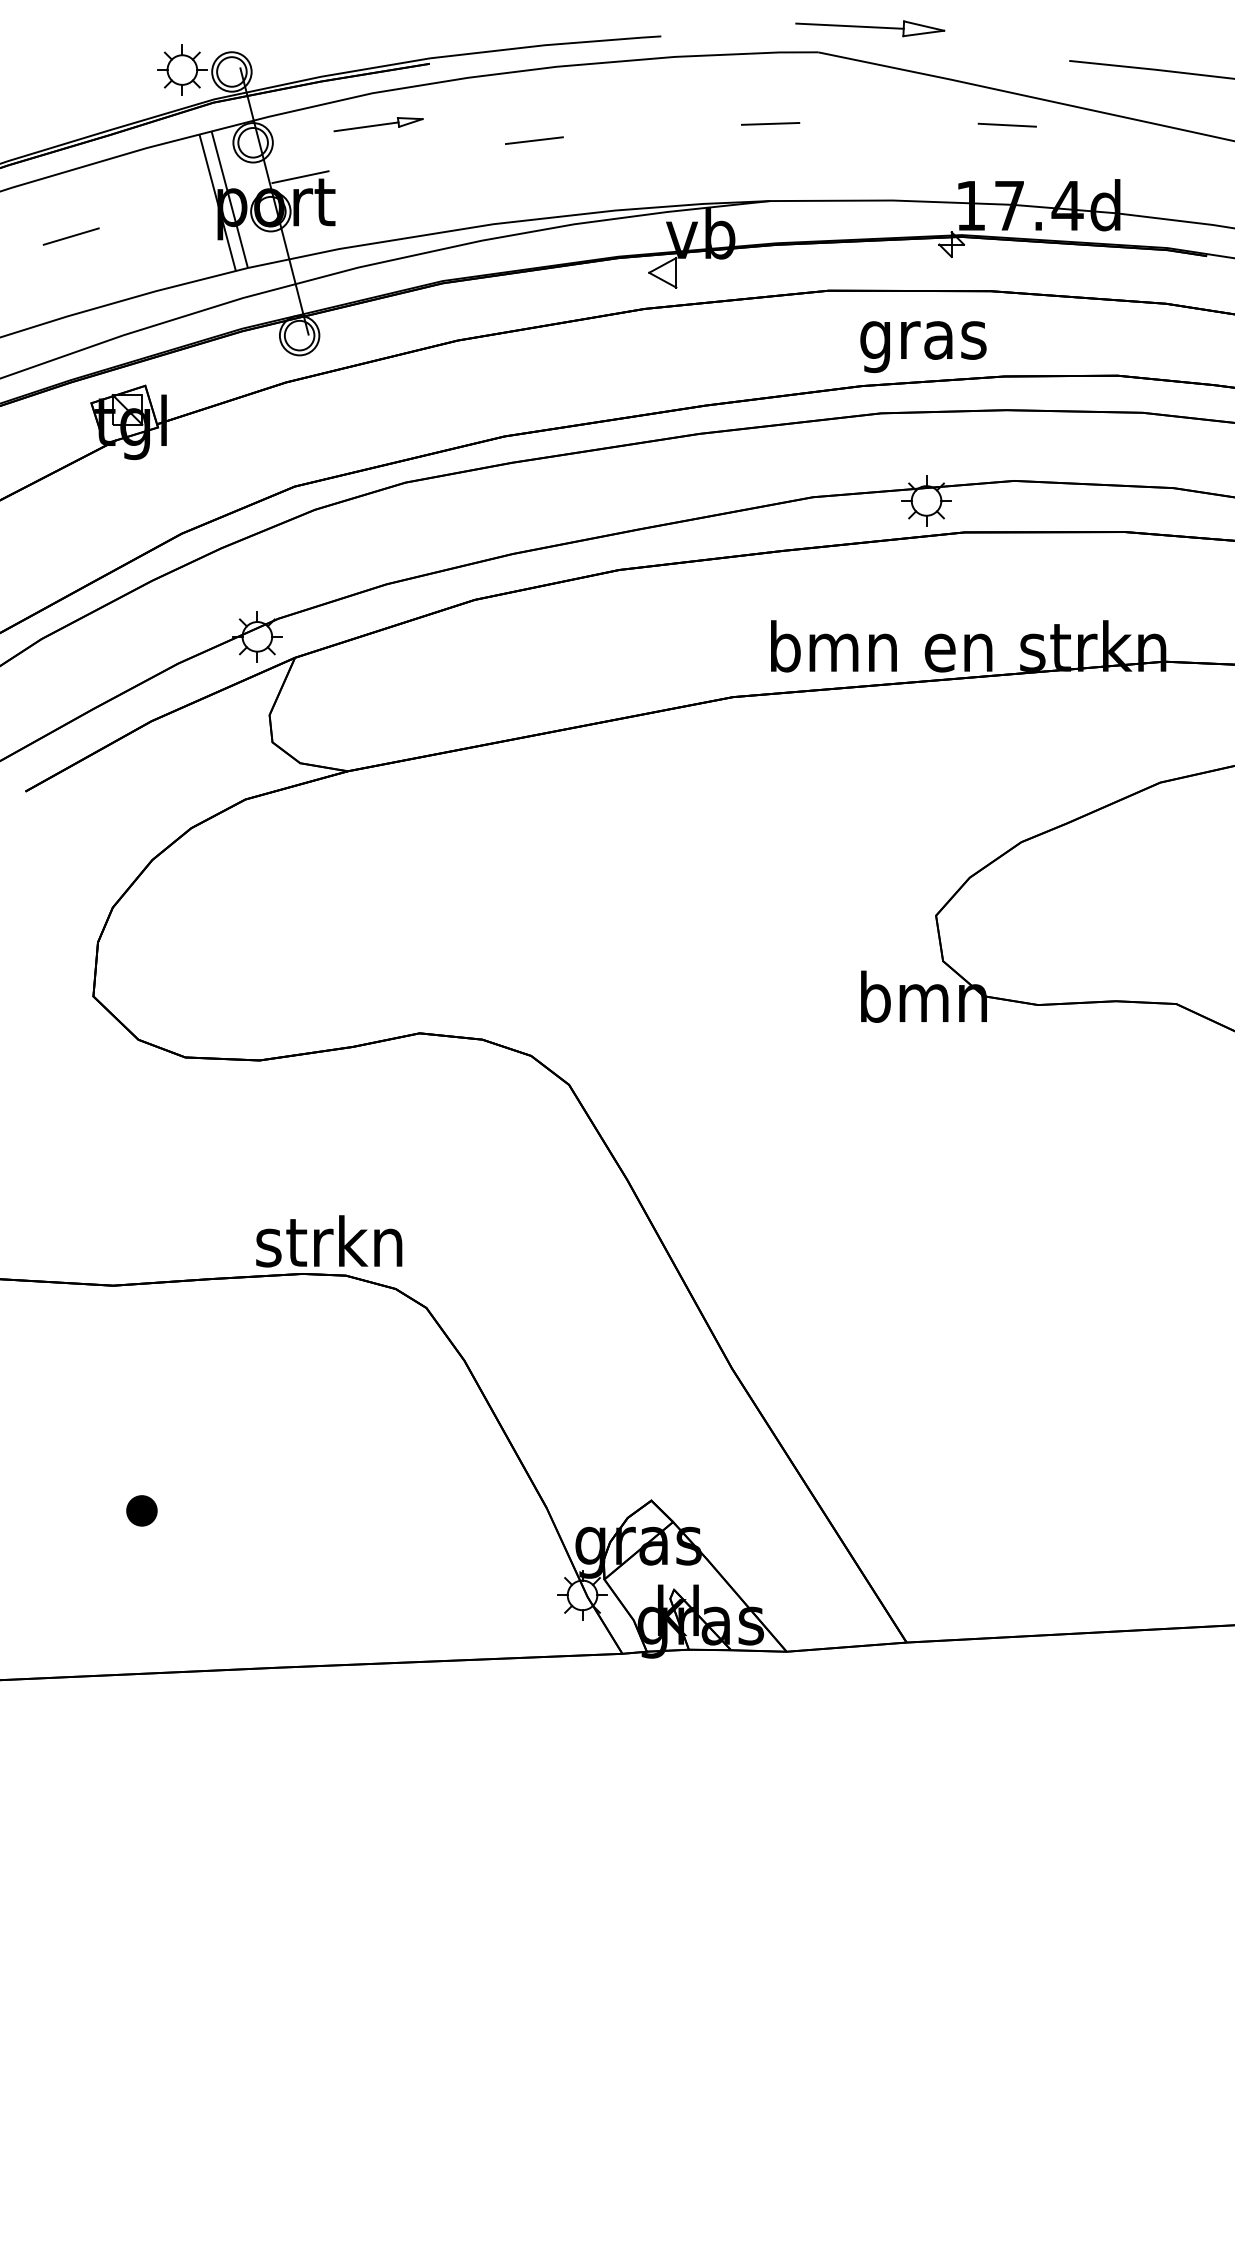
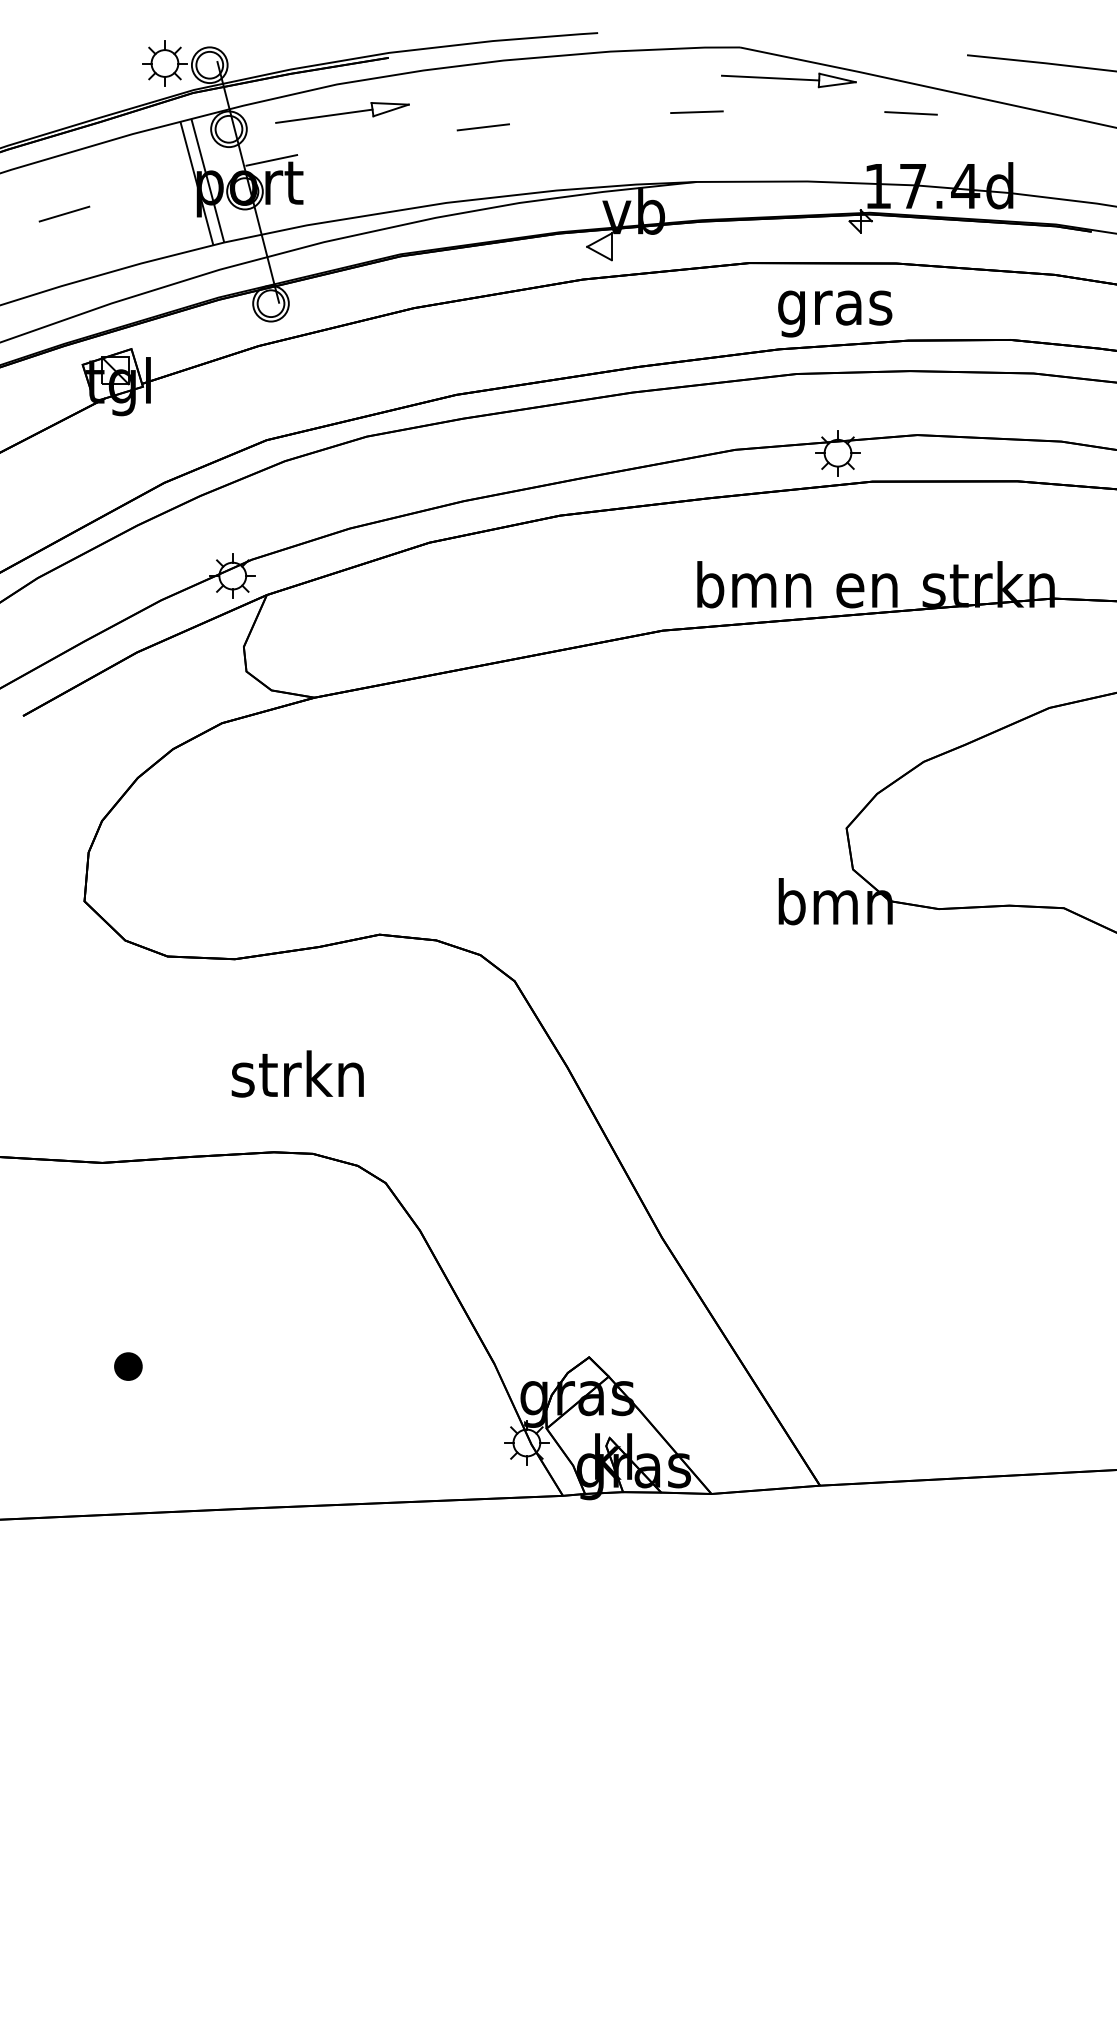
part: (870, 28) -> (789, 80), moved
part: (378, 124) -> (342, 112), size x1.67
text: (329, 1241) -> (298, 1074), moved

